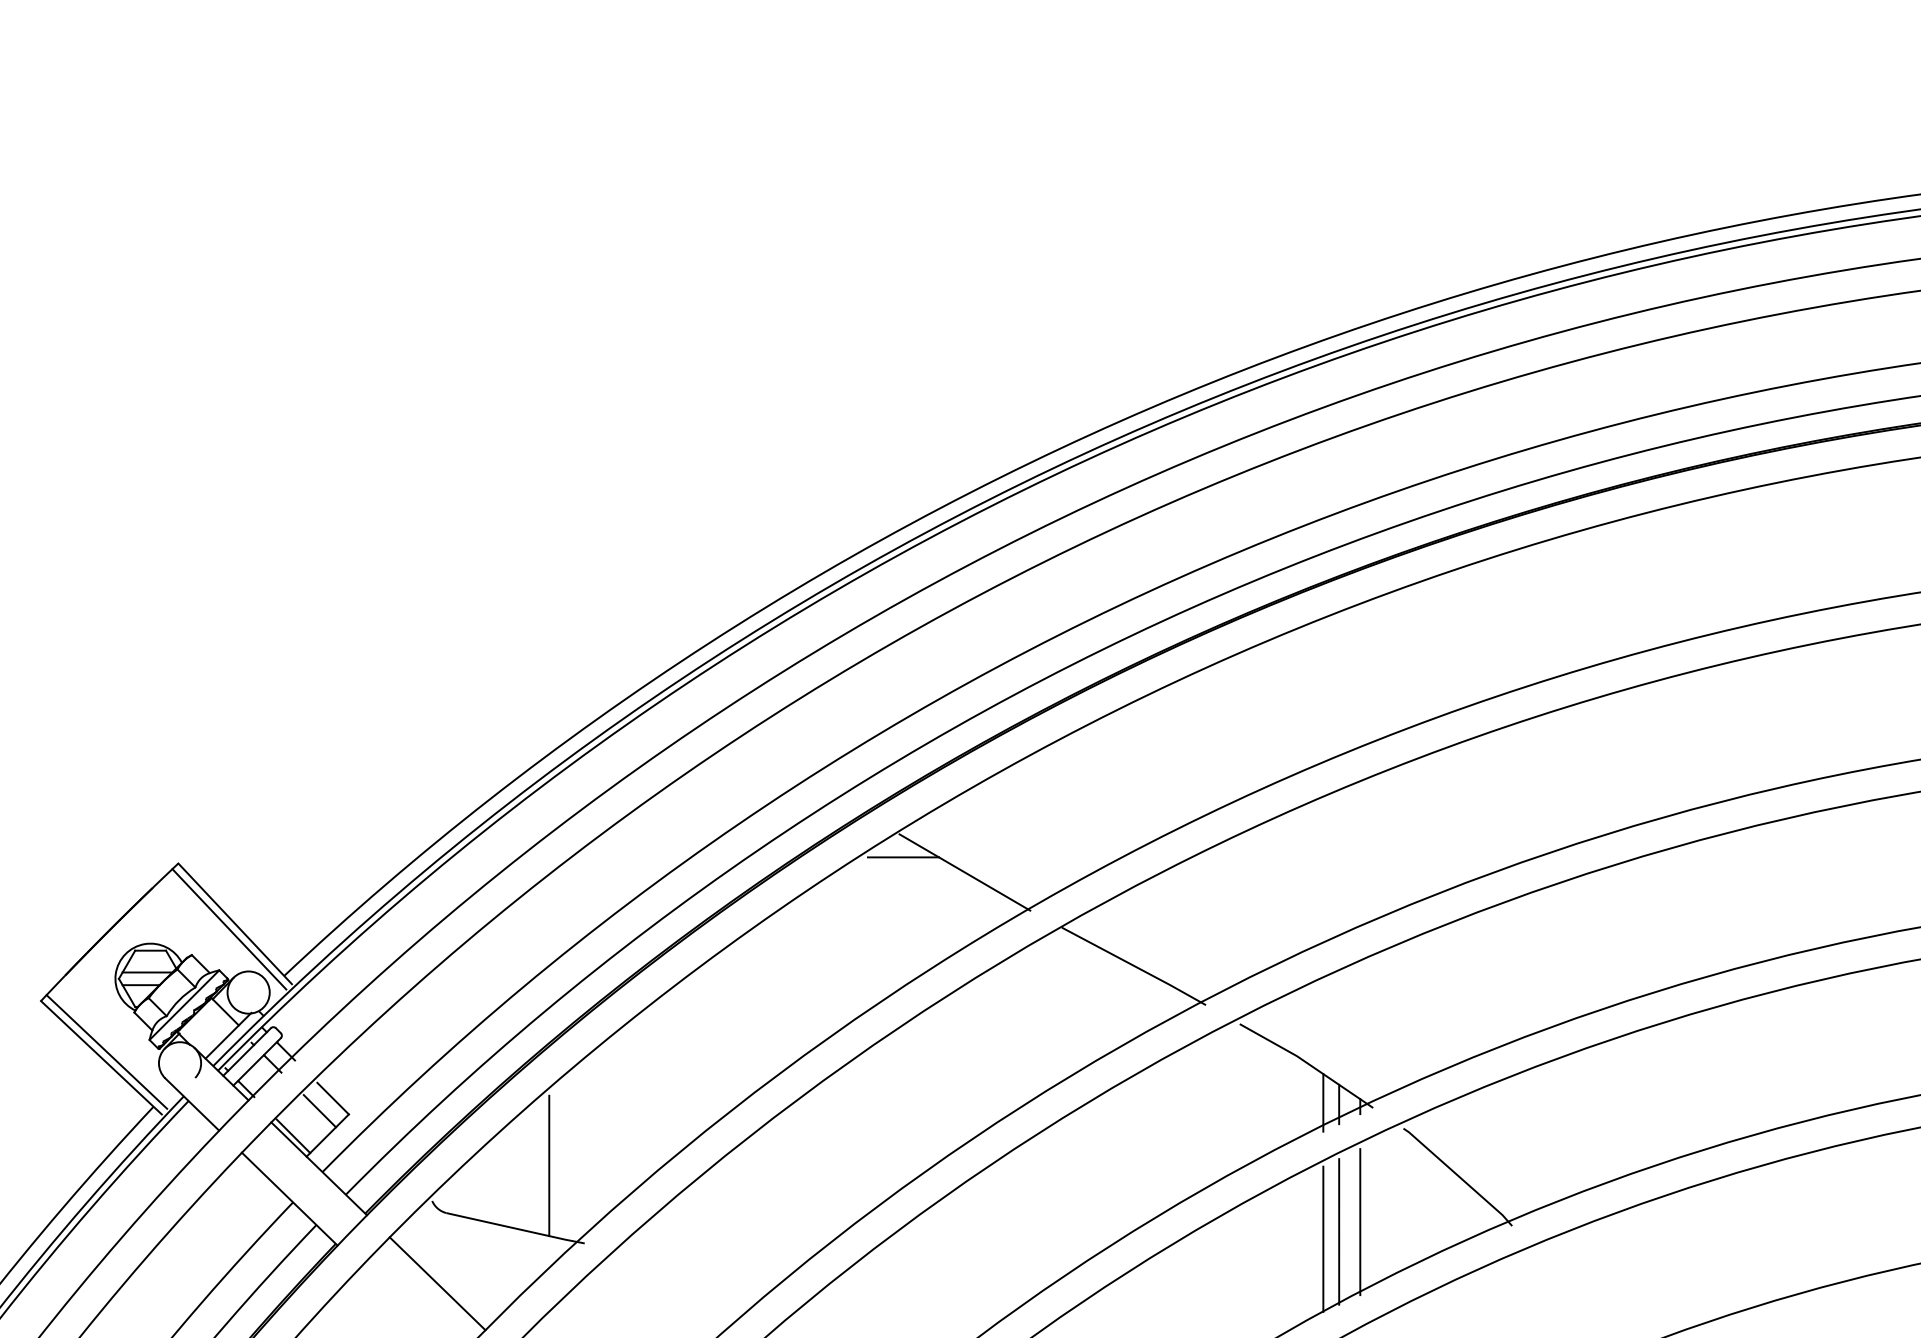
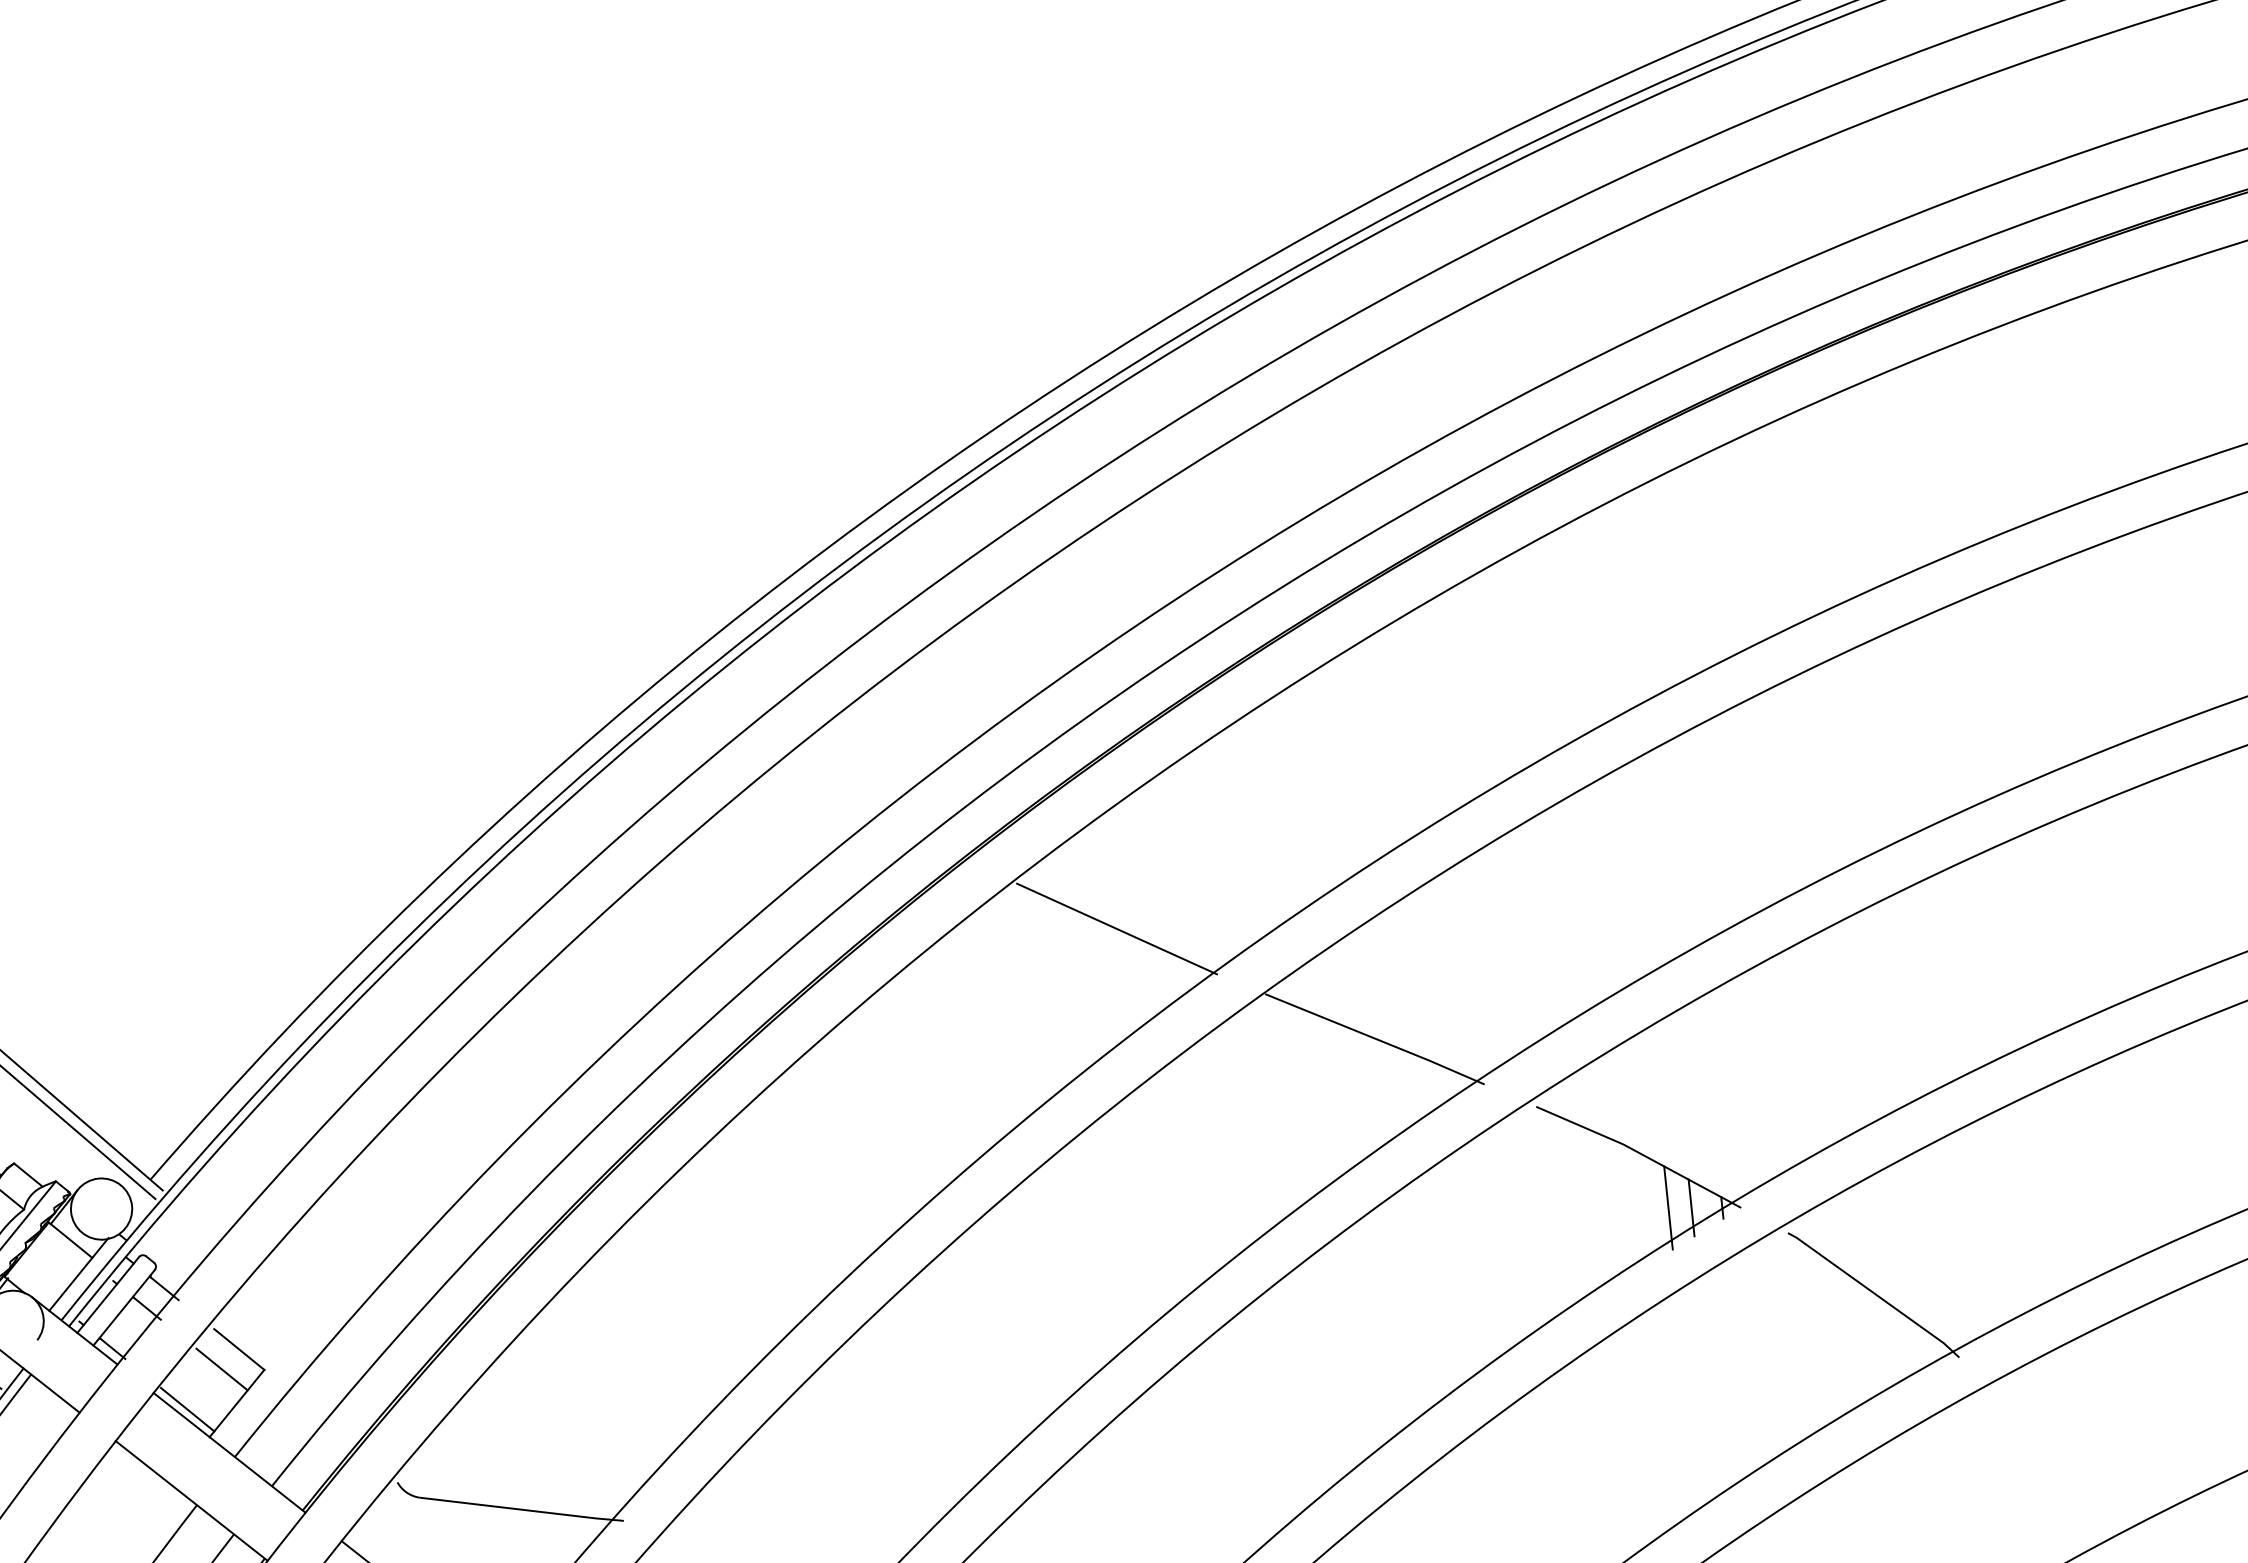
line: (903, 857) -> (1026, 916), removed
line: (549, 1165) -> (561, 1413), removed
line: (1360, 1222) -> (1739, 1375), removed
line: (1339, 1231) -> (1710, 1391), removed
line: (1323, 1238) -> (1688, 1403), removed

